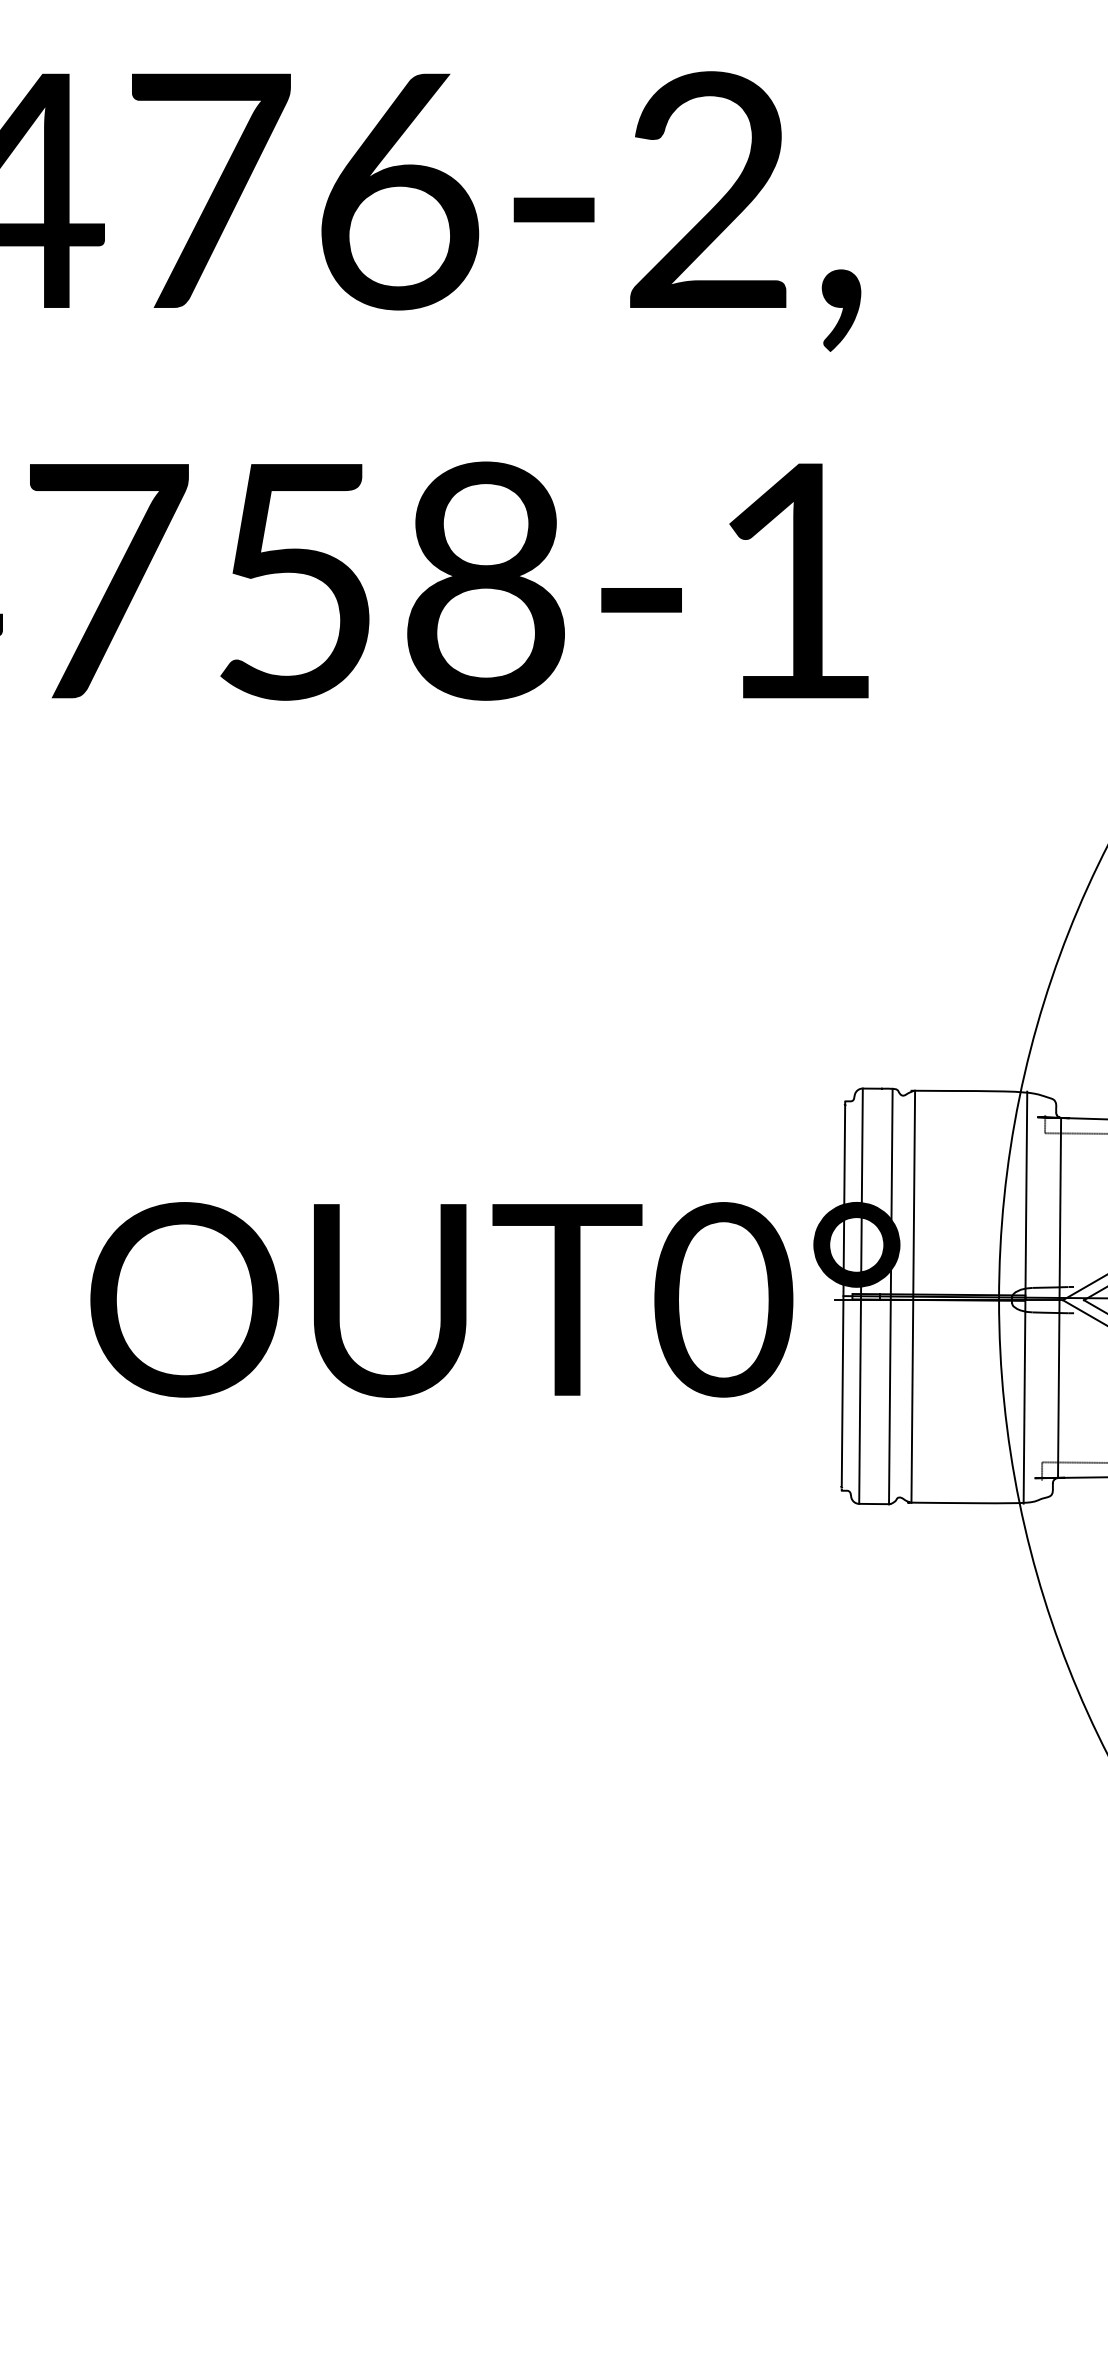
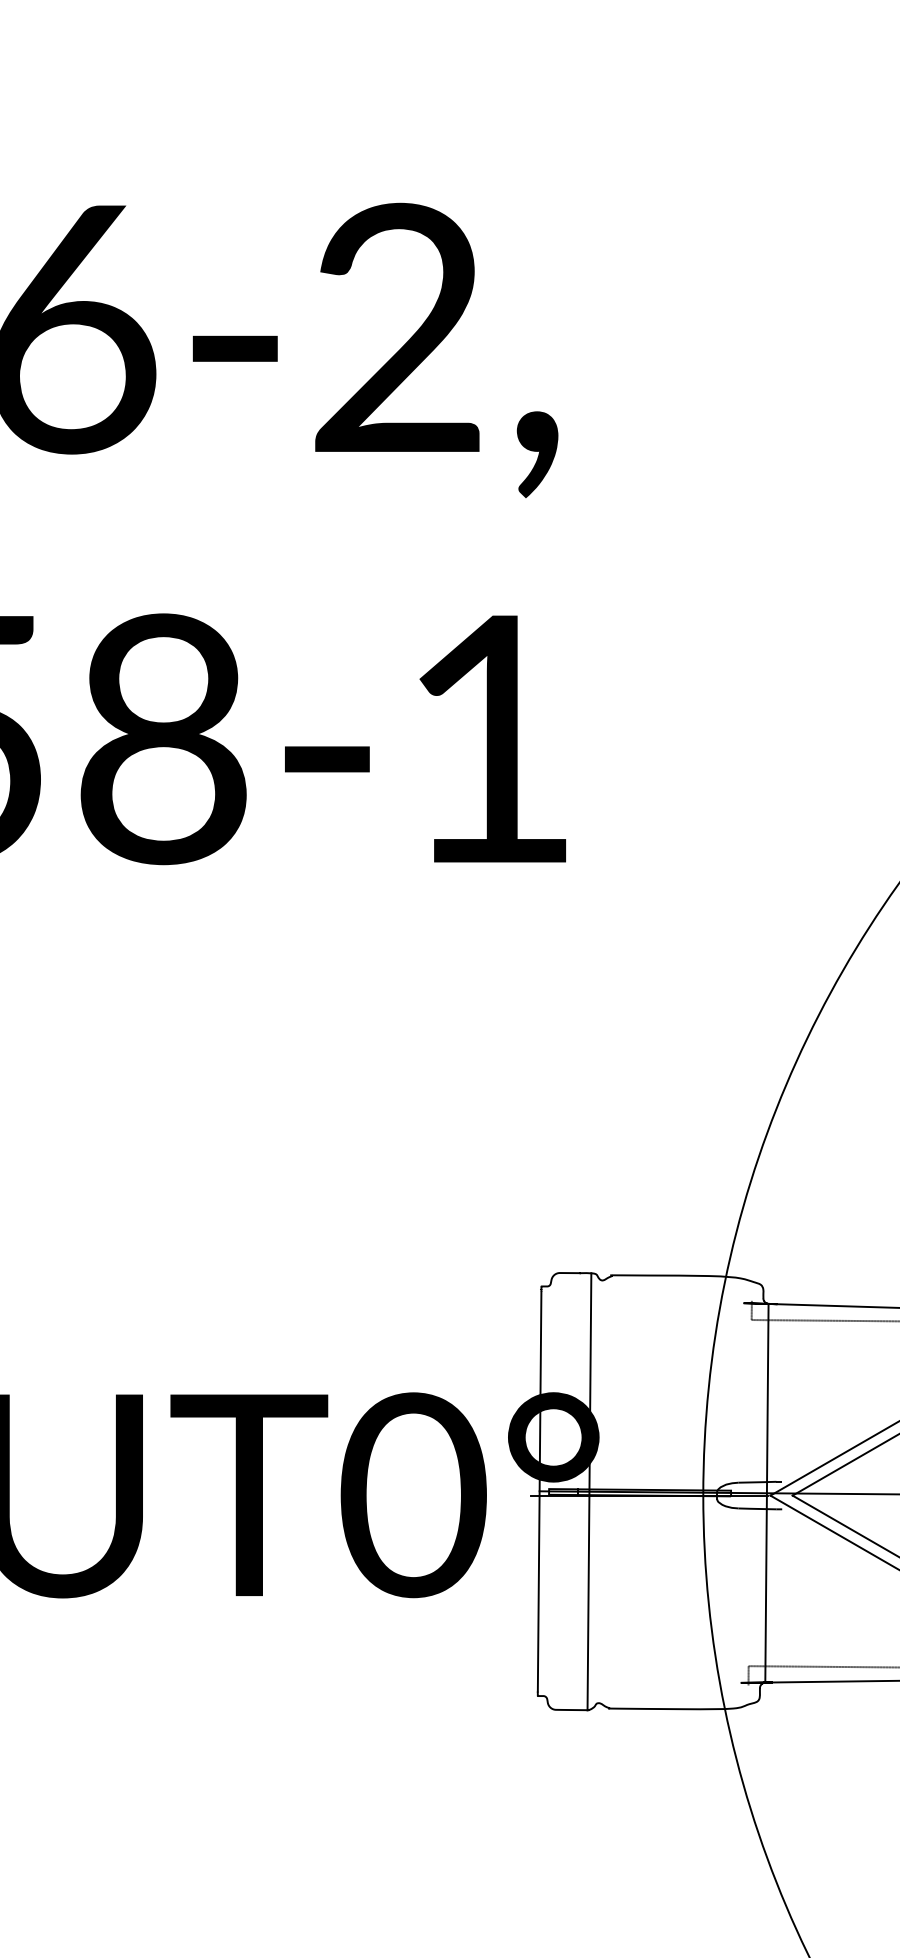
line: (860, 1295) -> (557, 1490), removed
line: (913, 1296) -> (613, 1491), removed
line: (1025, 1297) -> (731, 1492), removed

